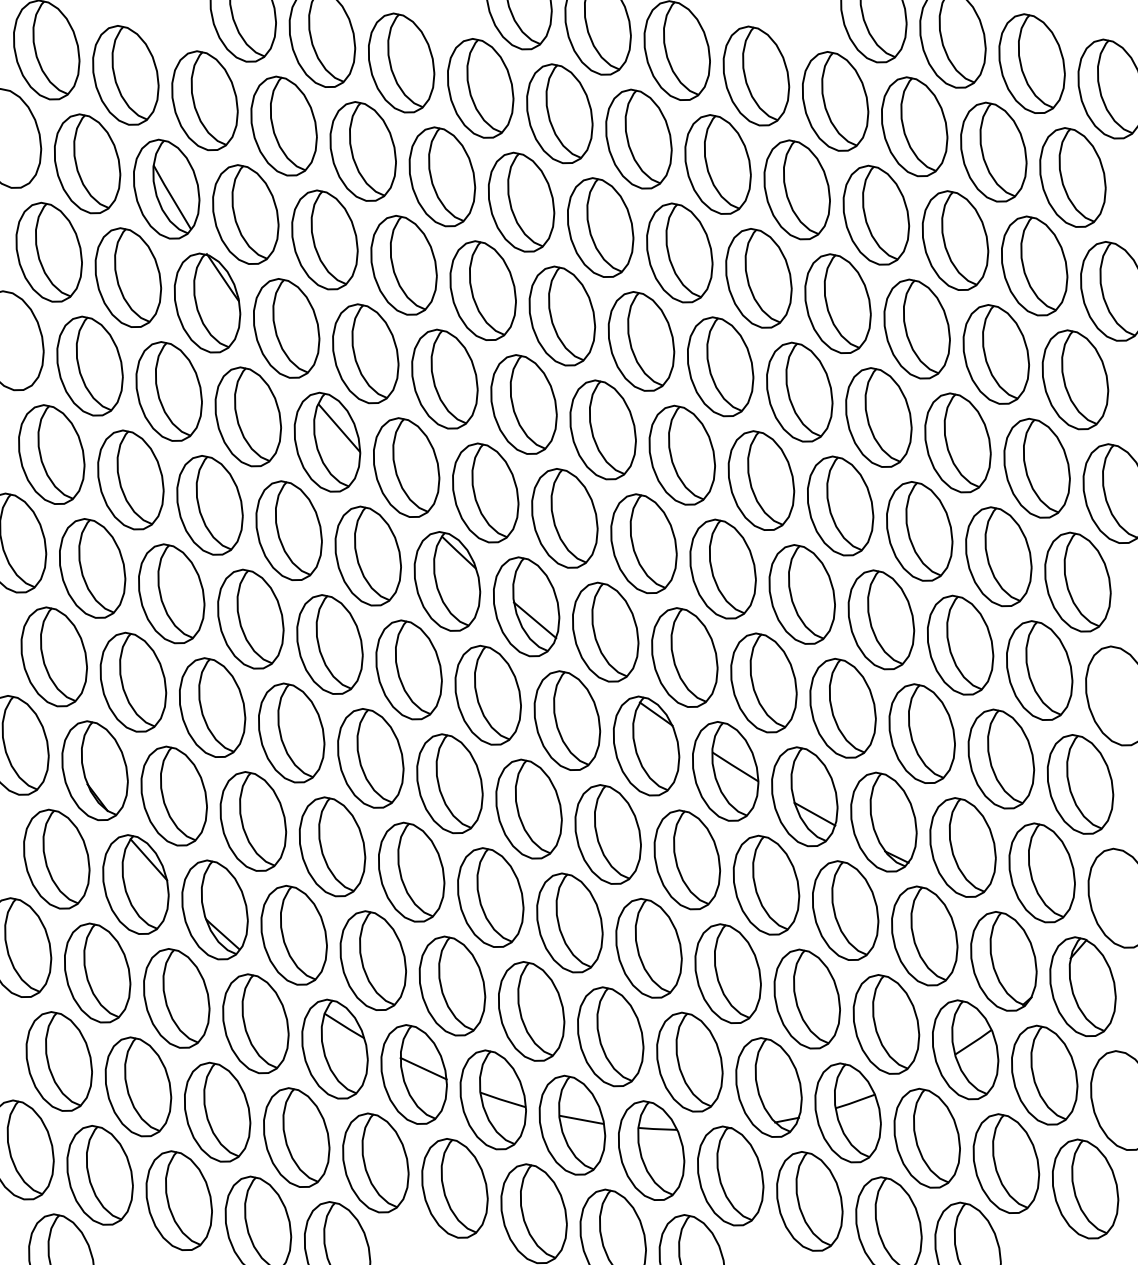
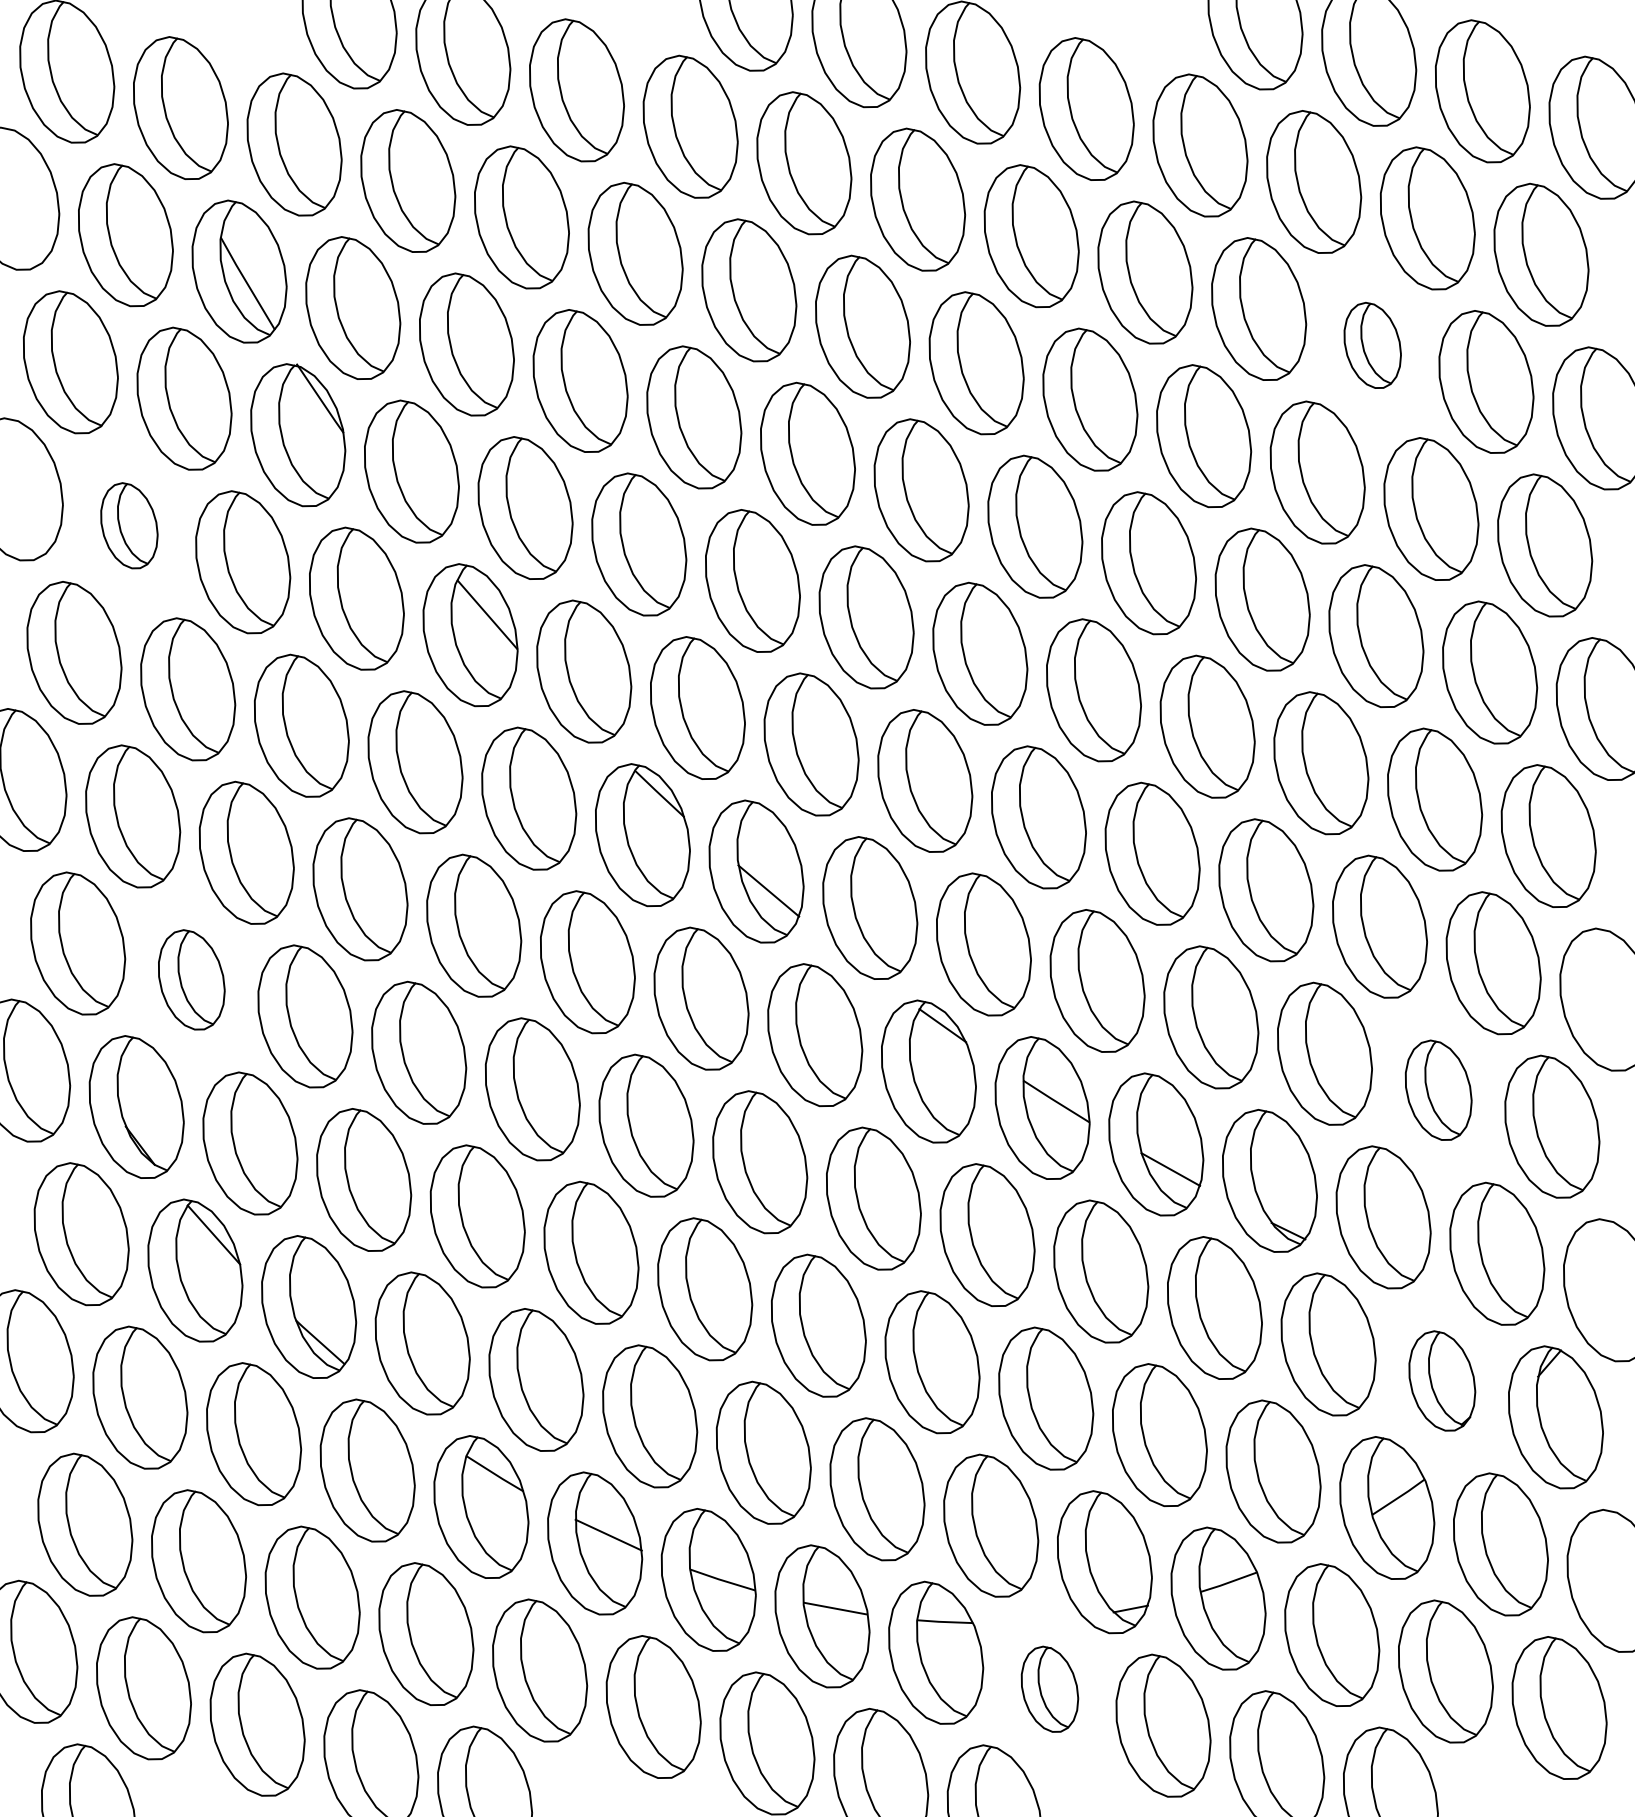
part: (955, 240) -> (1372, 345), size x0.6
part: (89, 365) -> (128, 524), size x0.6
part: (133, 681) -> (191, 978), size x0.7
part: (1001, 758) -> (1438, 1089), size x0.7
part: (1003, 961) -> (1441, 1381), size x0.7
part: (730, 1175) -> (1049, 1688), size x0.6

